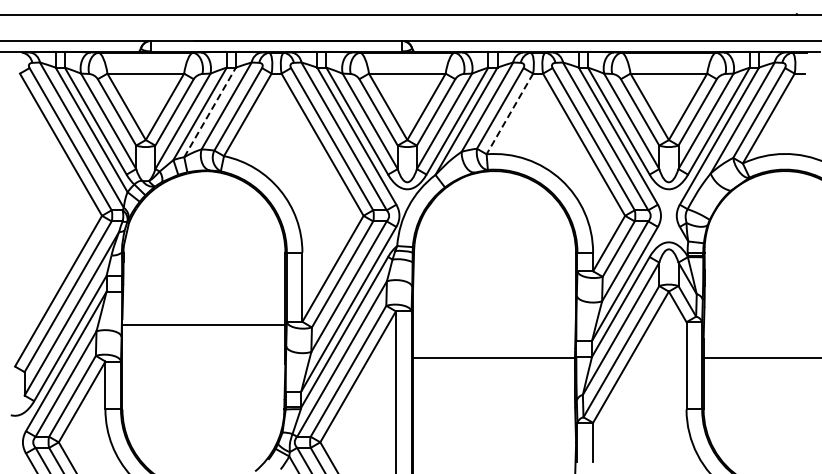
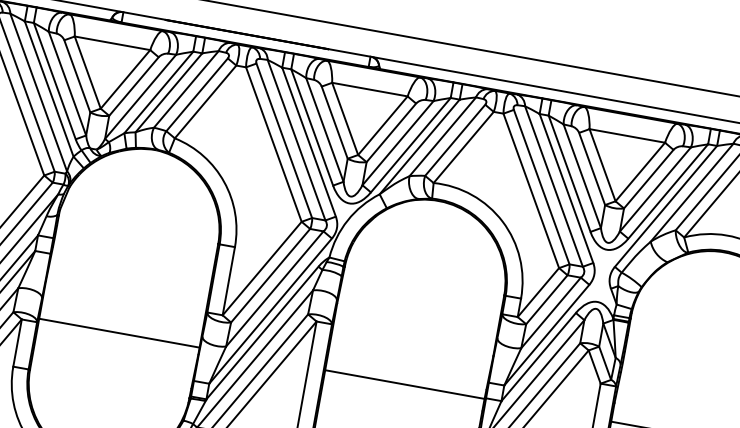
line: (210, 112) -> (169, 92), dashed -> solid
line: (509, 113) -> (463, 146), dashed -> solid
line: (203, 324) -> (119, 332), moved

